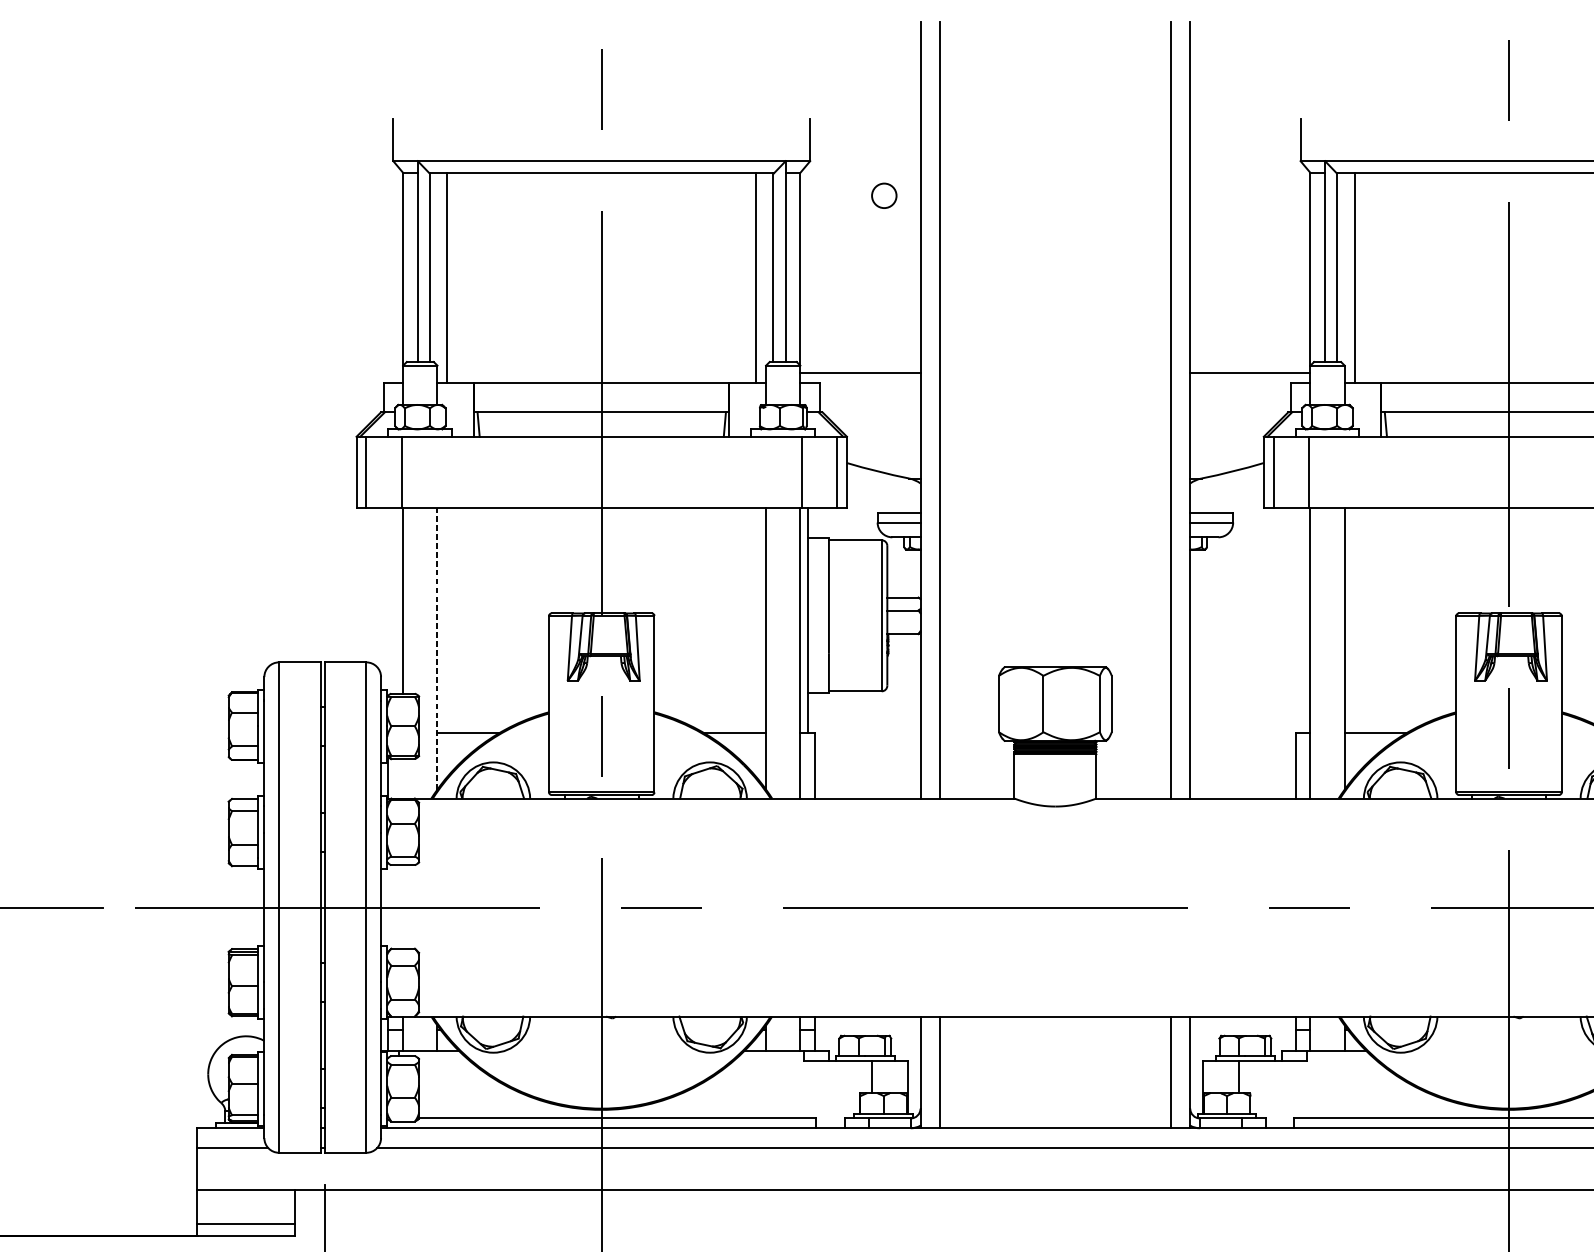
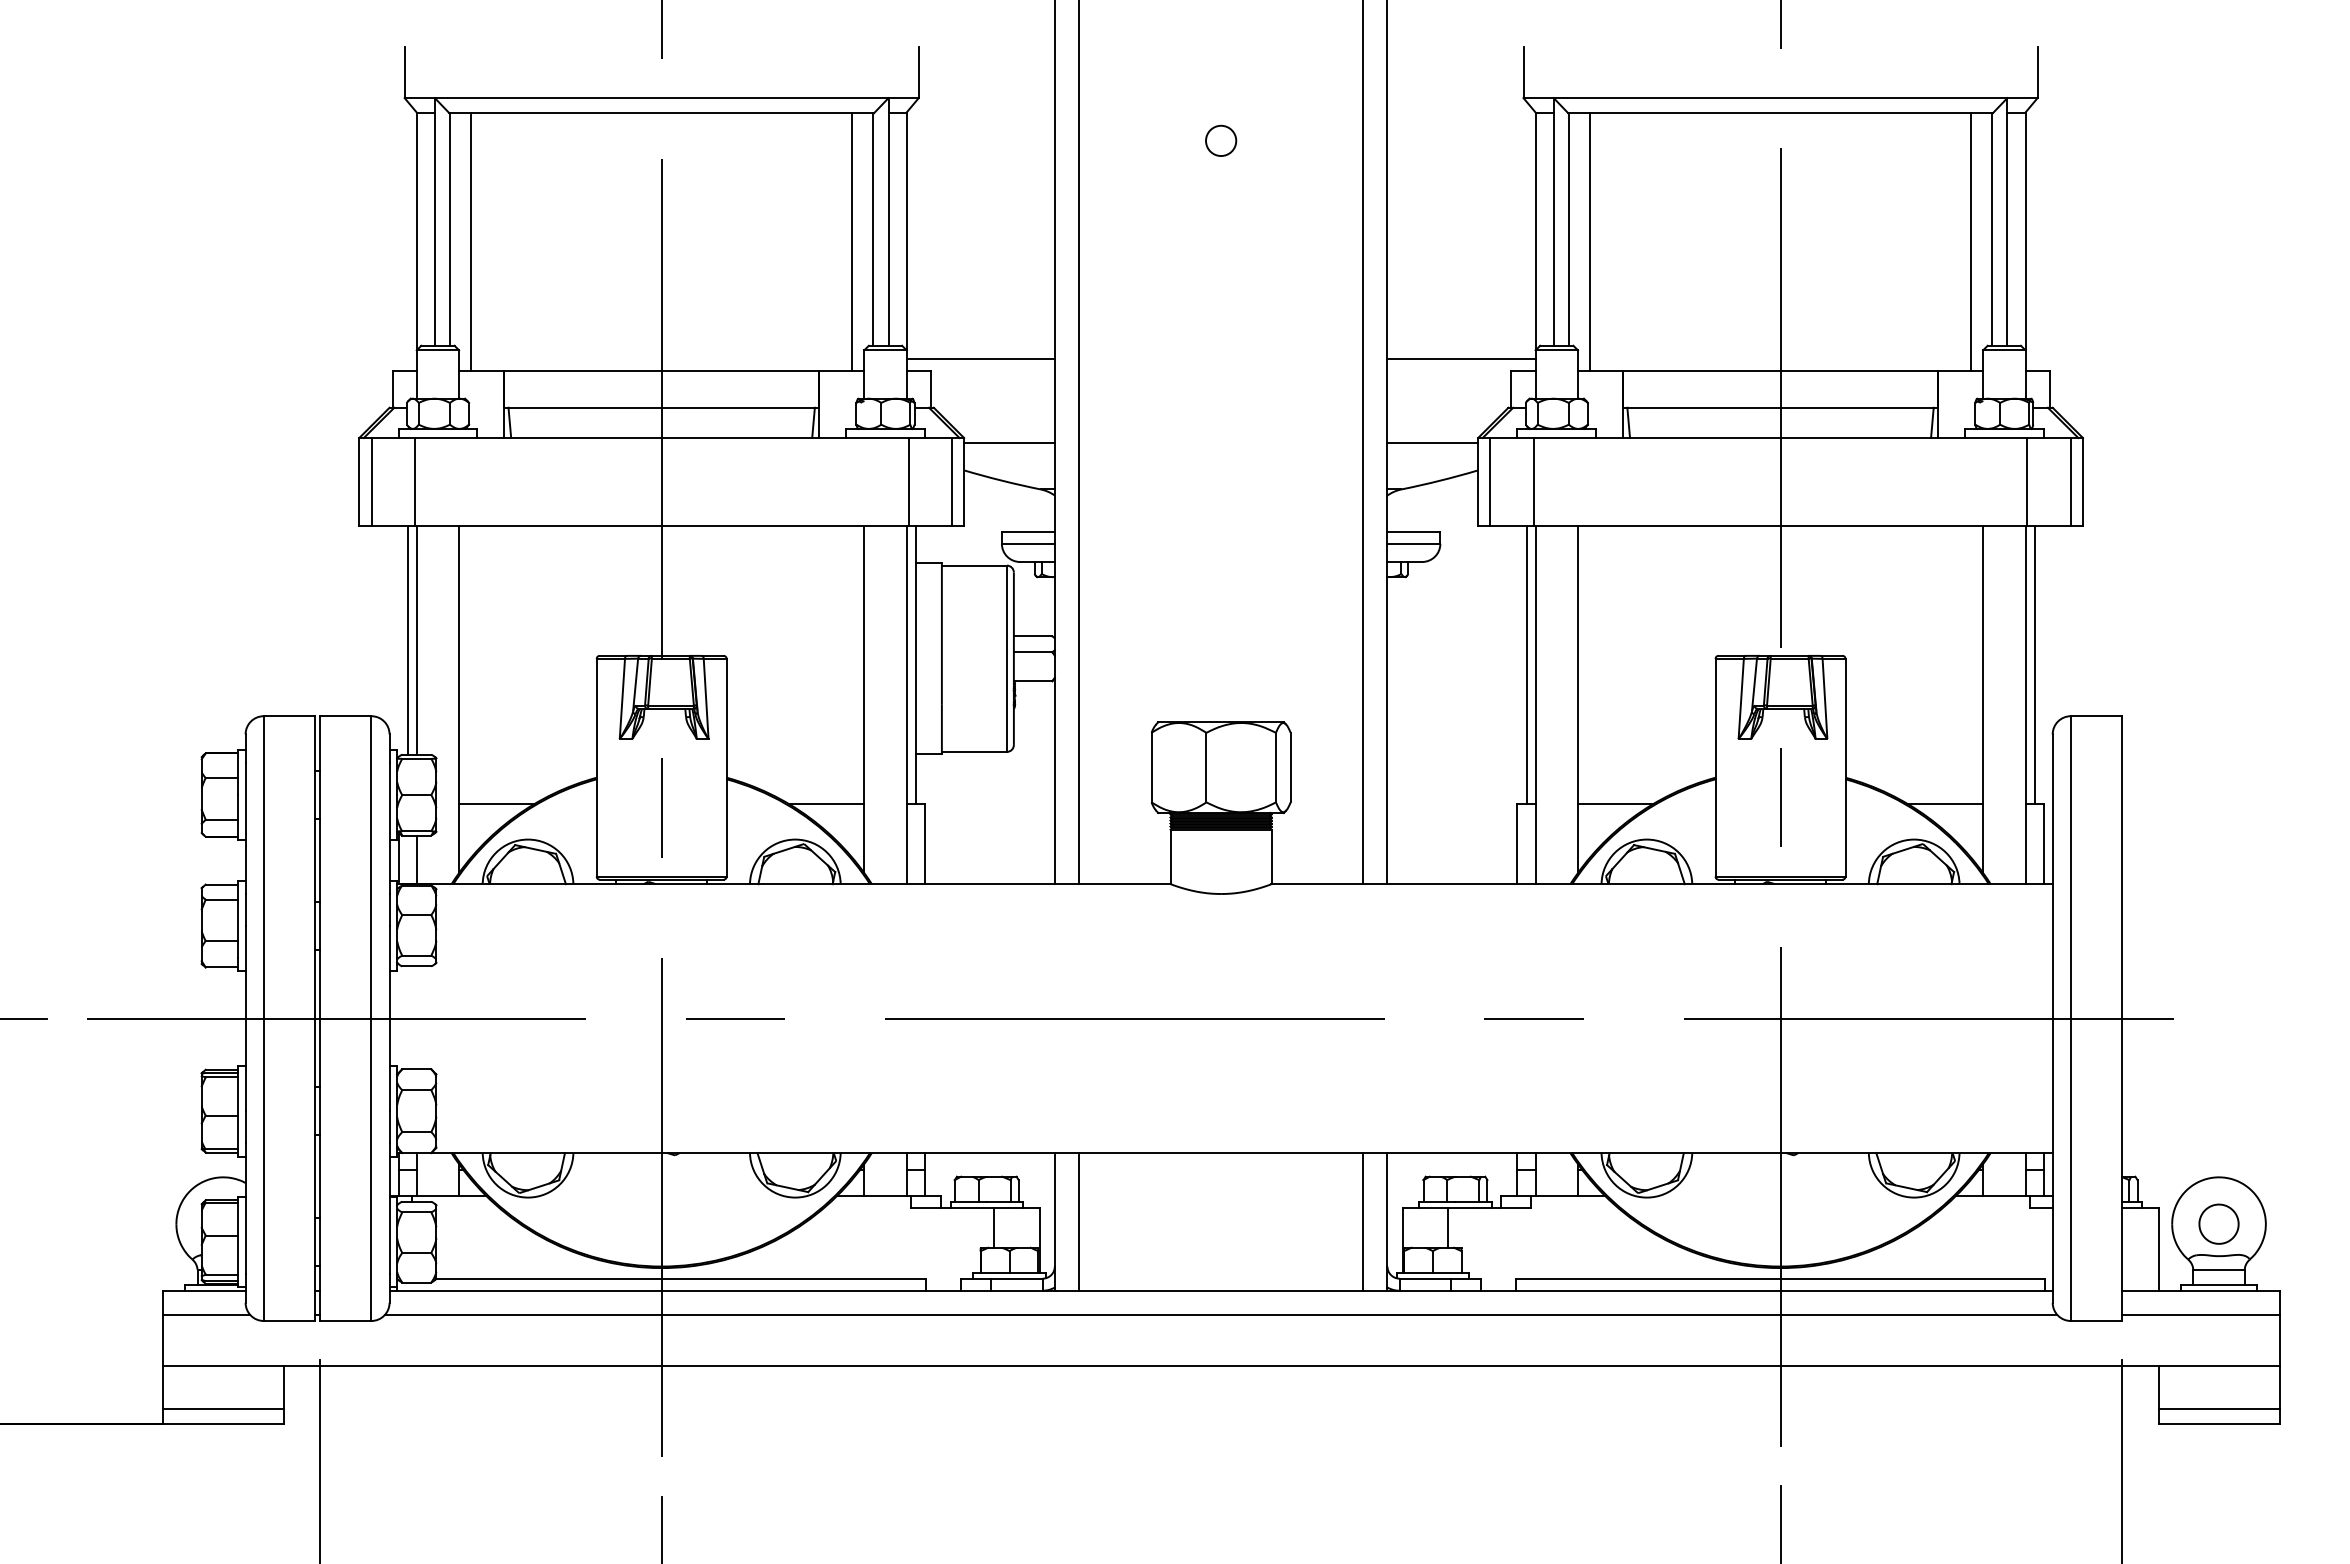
circle: (884, 195) -> (1221, 140), moved
line: (883, 441) -> (1009, 443), added
line: (1226, 441) -> (1432, 443), added
line: (395, 600) -> (407, 639), added
line: (1303, 620) -> (1526, 664), added
line: (437, 648) -> (459, 699), dashed -> solid
line: (402, 778) -> (416, 859), added

